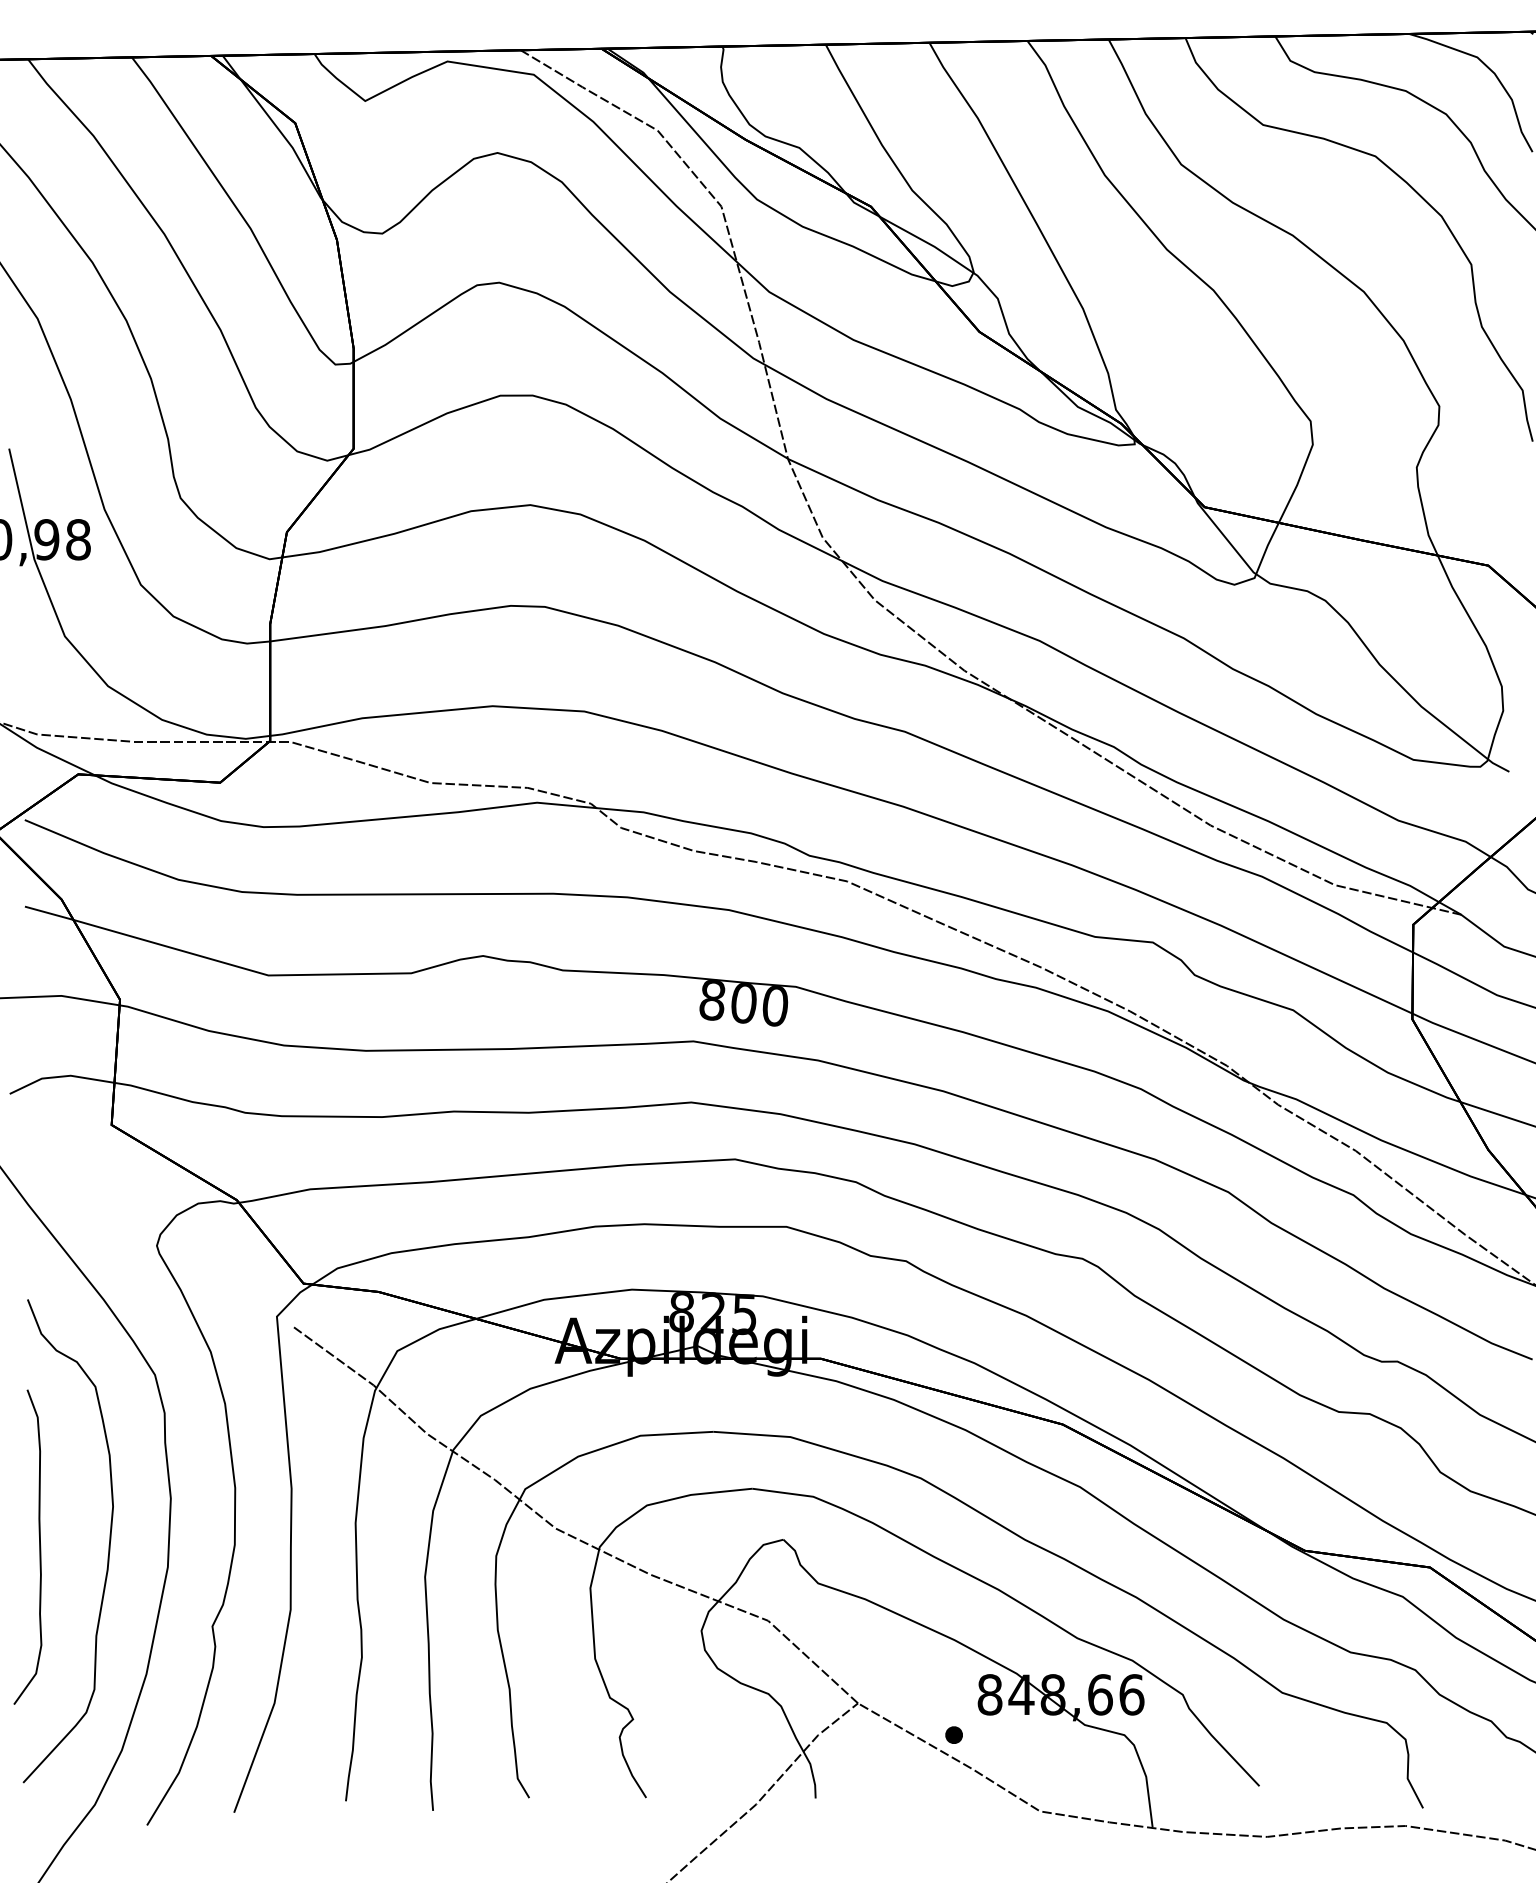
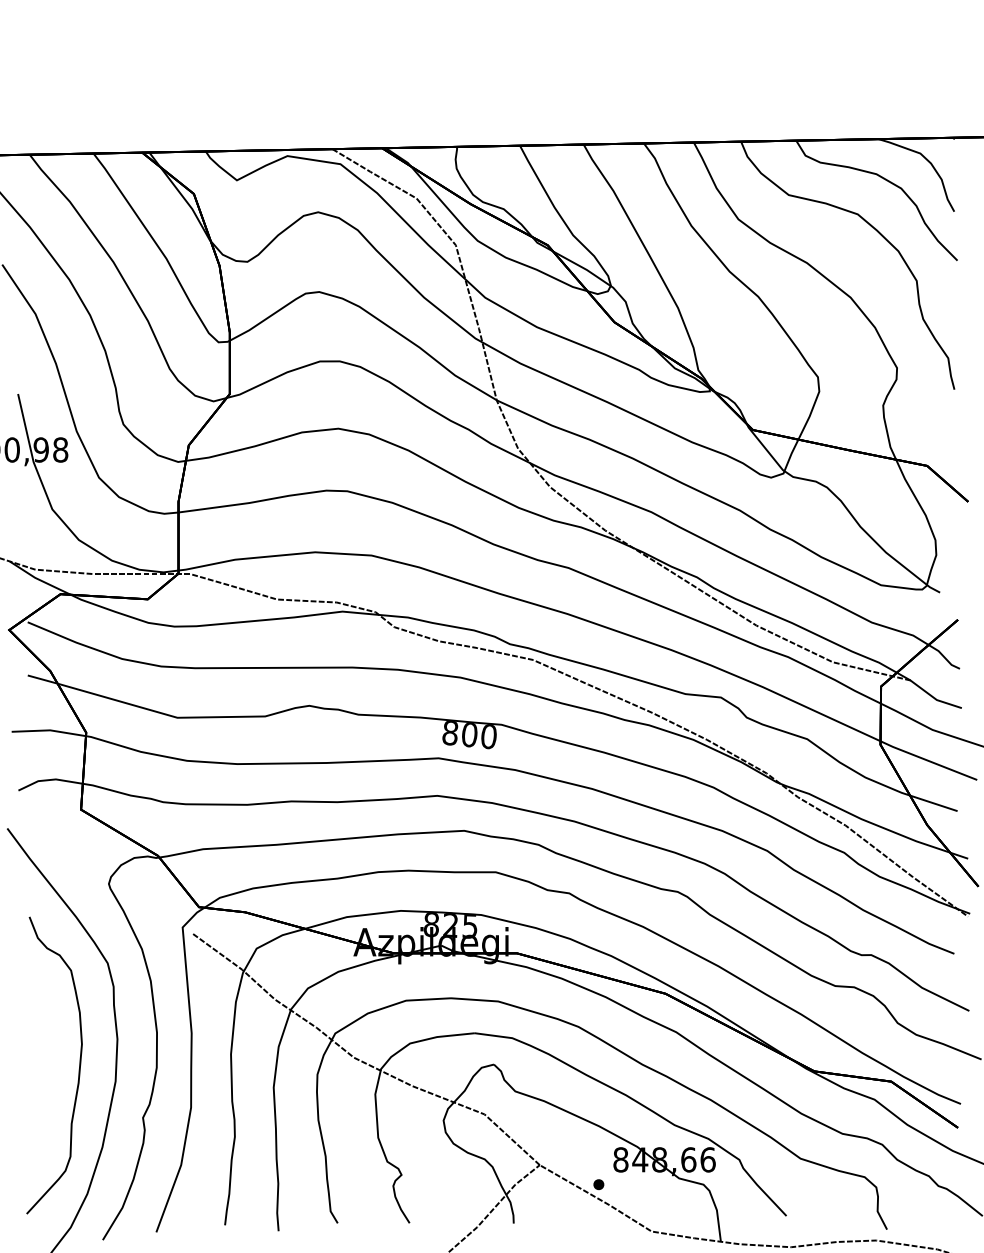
curve: (39, 1547) -> (36, 1069), removed

